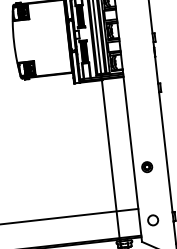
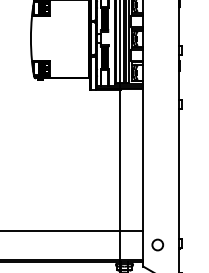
part: (146, 167) -> (157, 187), removed

